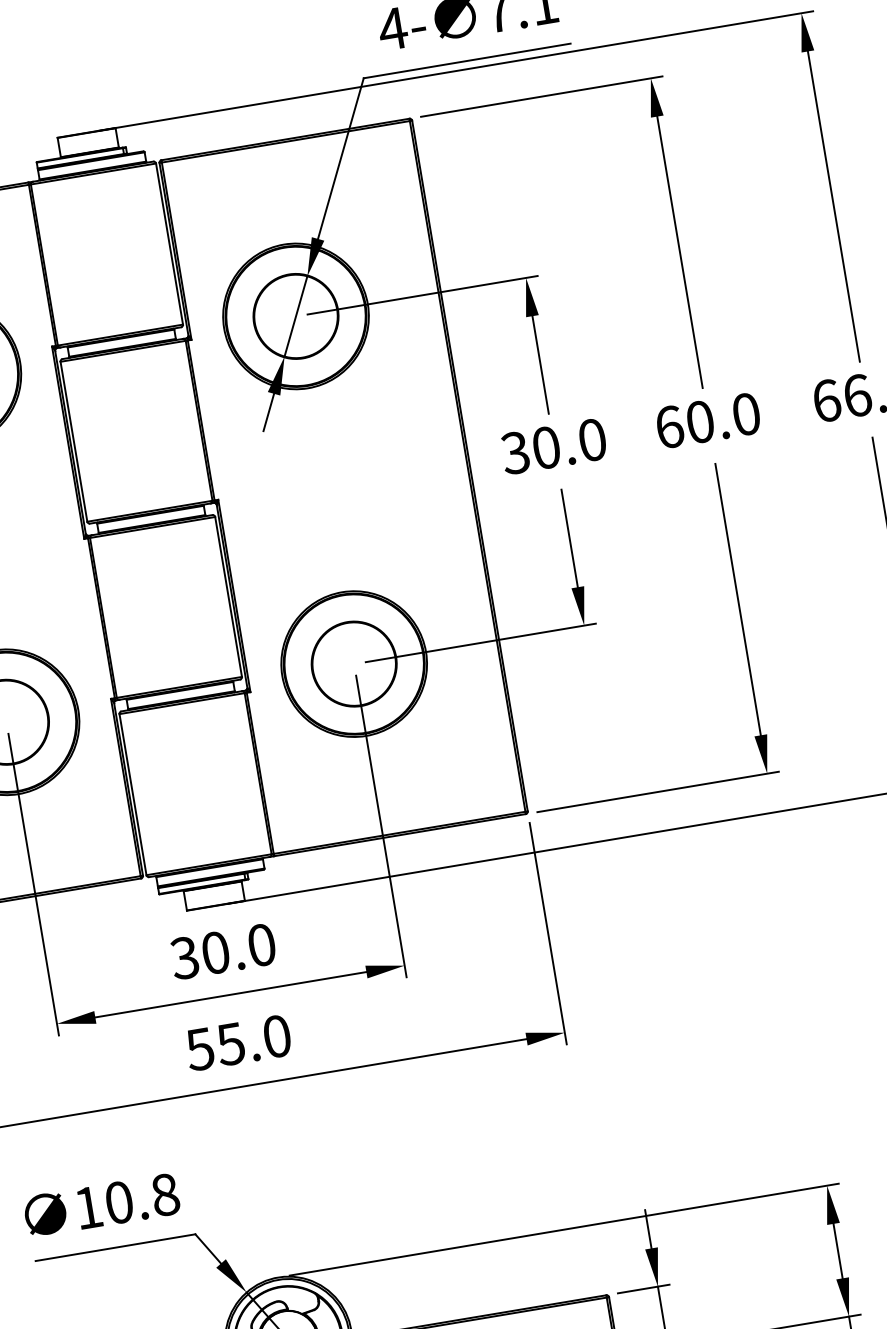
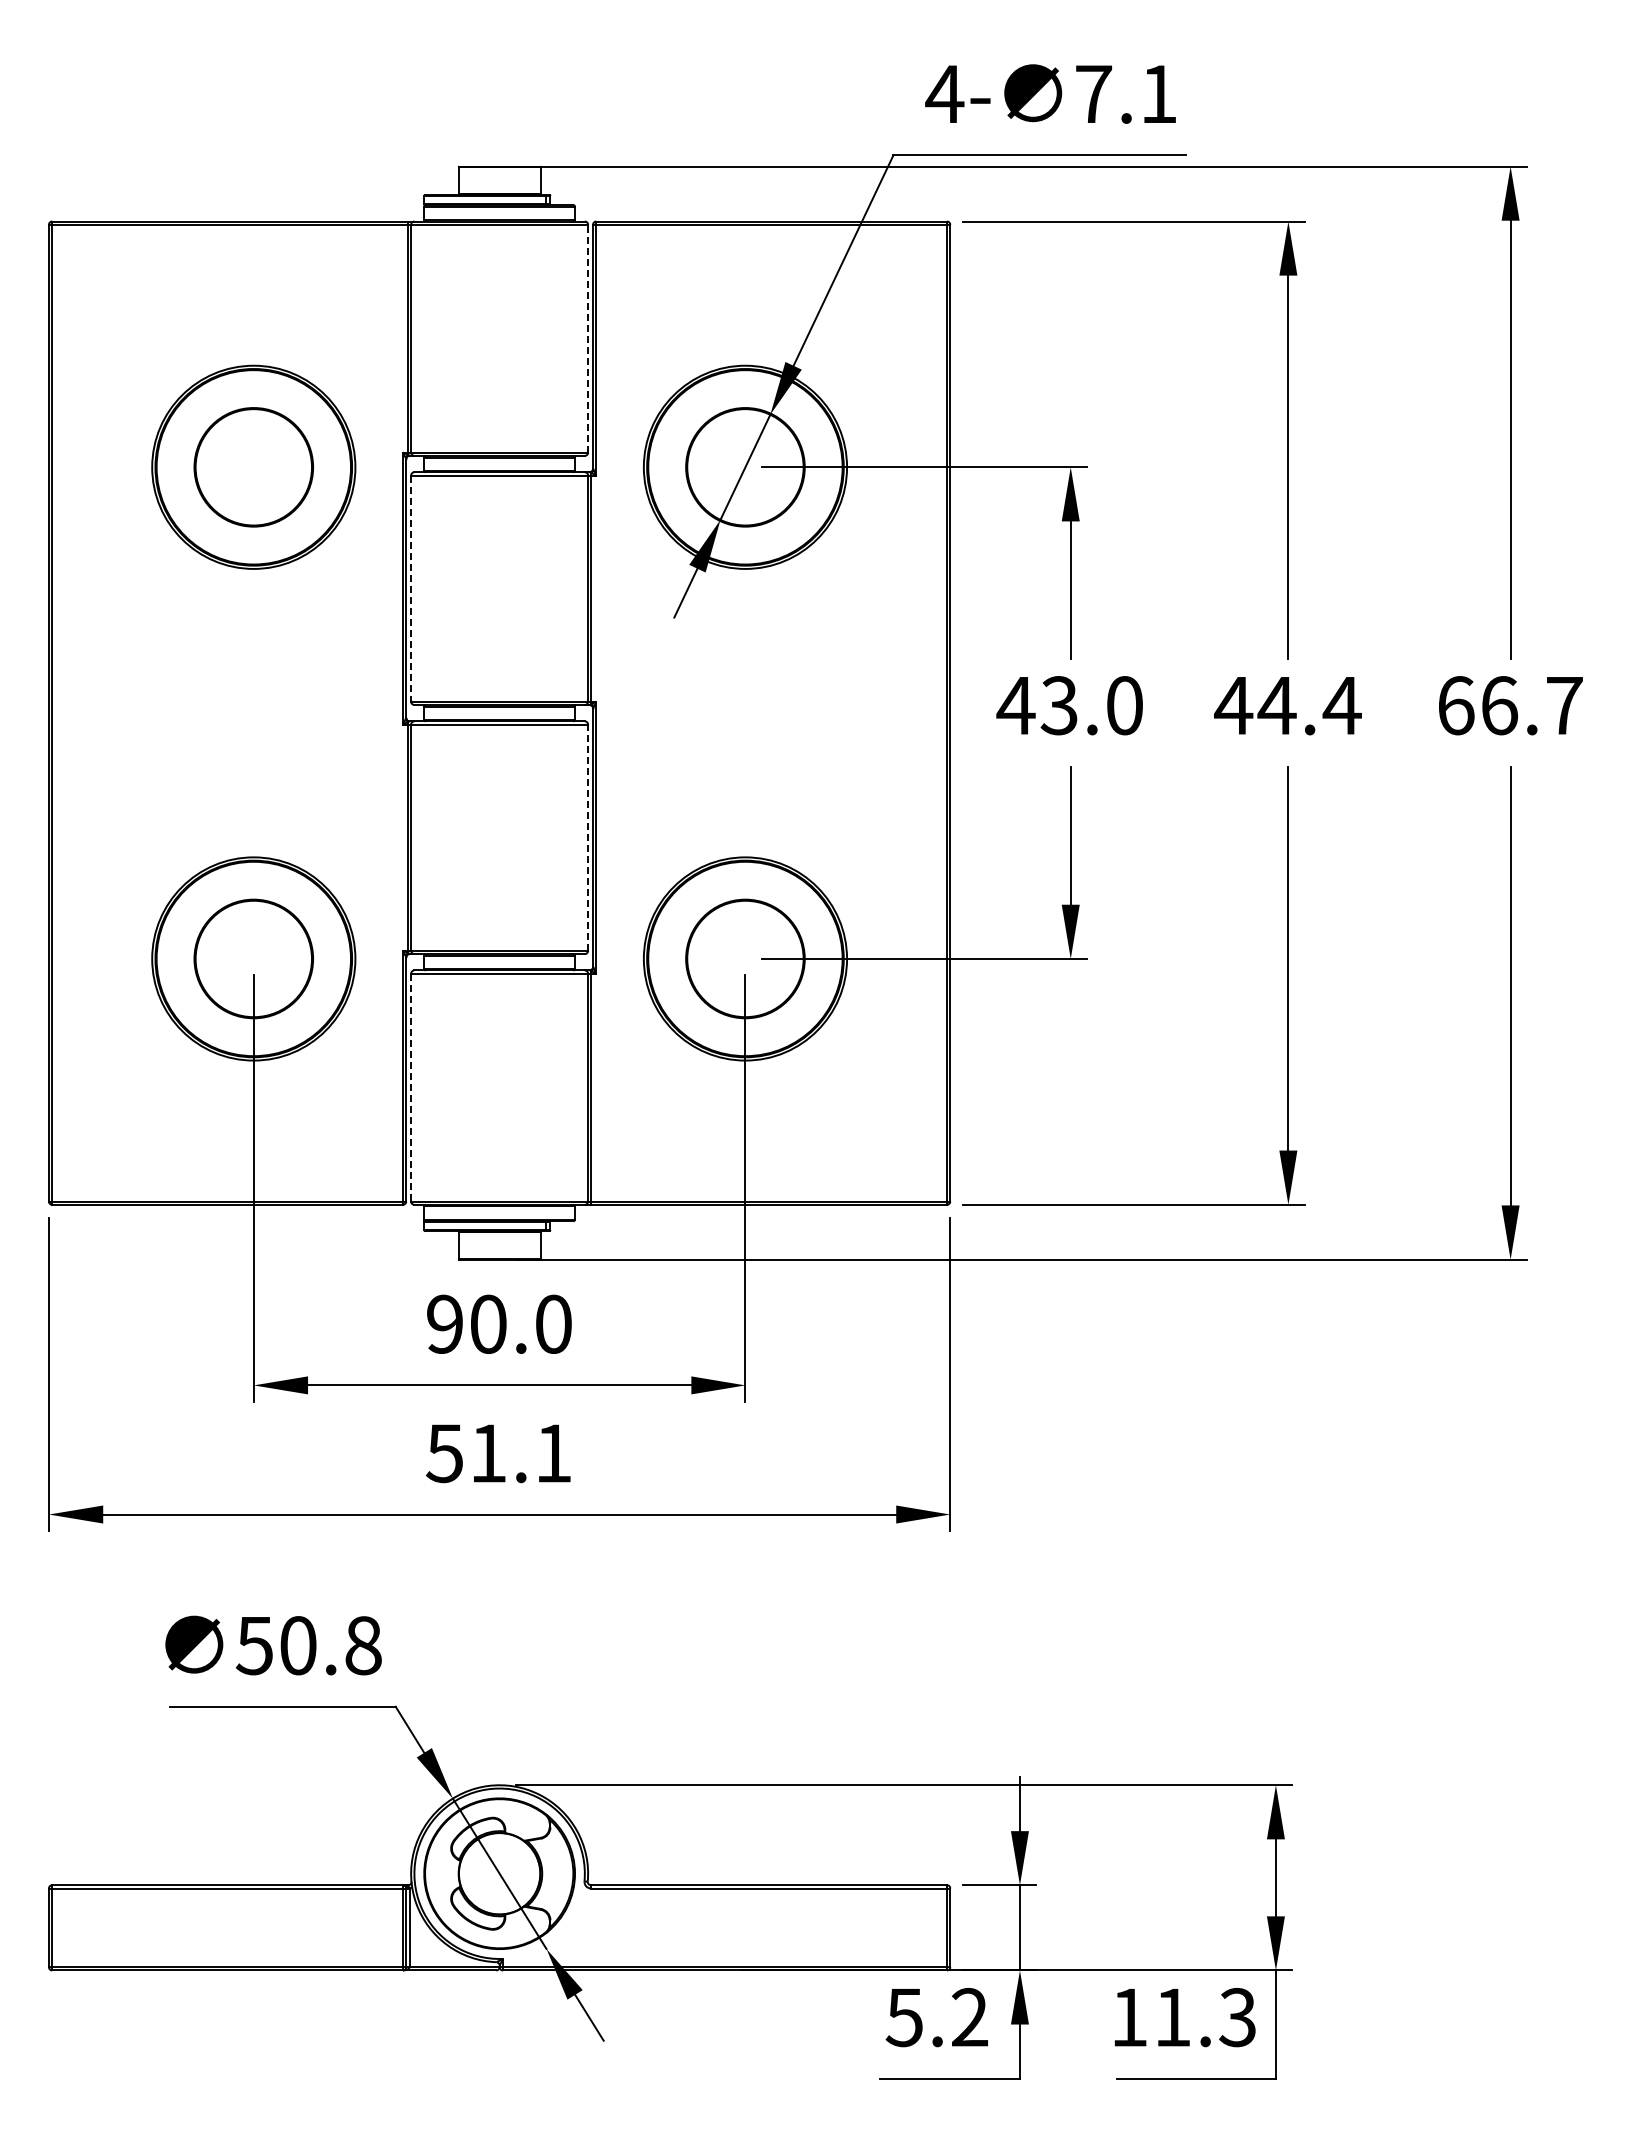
line: (169, 243) -> (588, 338), solid -> dashed
text: (707, 420) -> (1287, 705), 60.0 -> 44.4
line: (74, 442) -> (411, 589), solid -> dashed
text: (530, 450) -> (1036, 705), 30.0 -> 43.0
line: (228, 596) -> (588, 837), solid -> dashed
line: (133, 794) -> (411, 1087), solid -> dashed
text: (184, 957) -> (444, 1323), 30.0 -> 90.0
text: (253, 1040) -> (520, 1453), 55.0 -> 51.1
text: (87, 1208) -> (253, 1646), 10.8 -> 50.8

